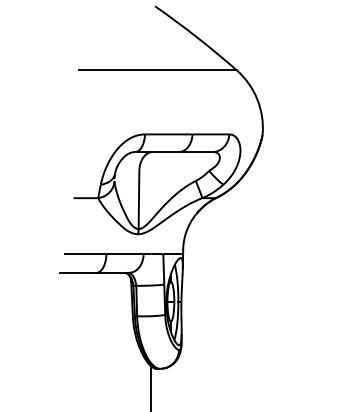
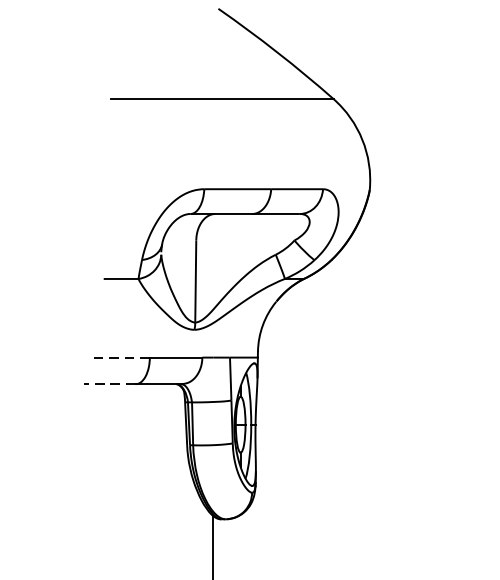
line: (85, 254) -> (120, 358), solid -> dashed
line: (77, 272) -> (109, 383), solid -> dashed

